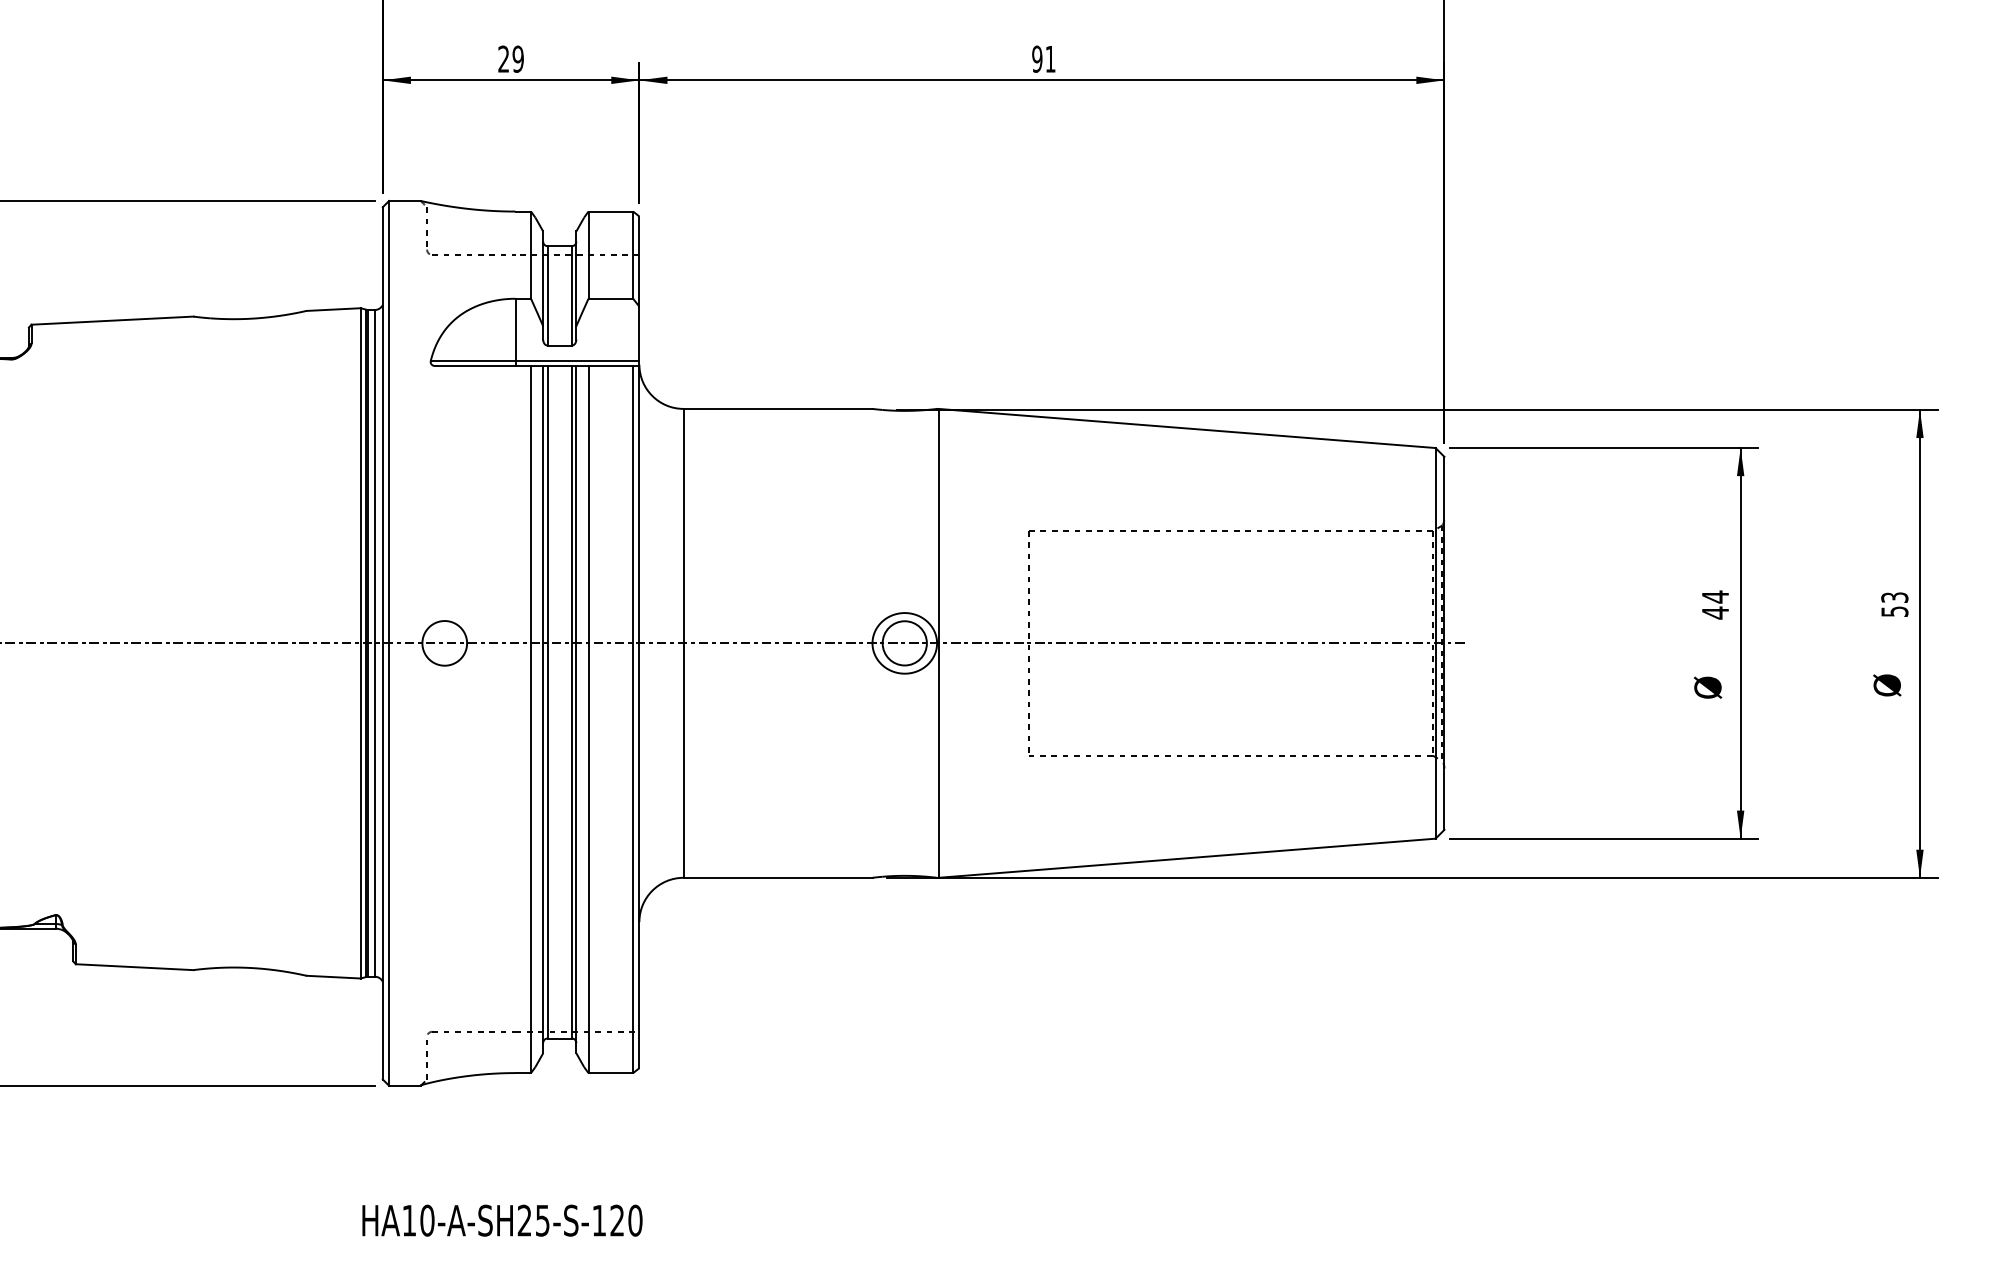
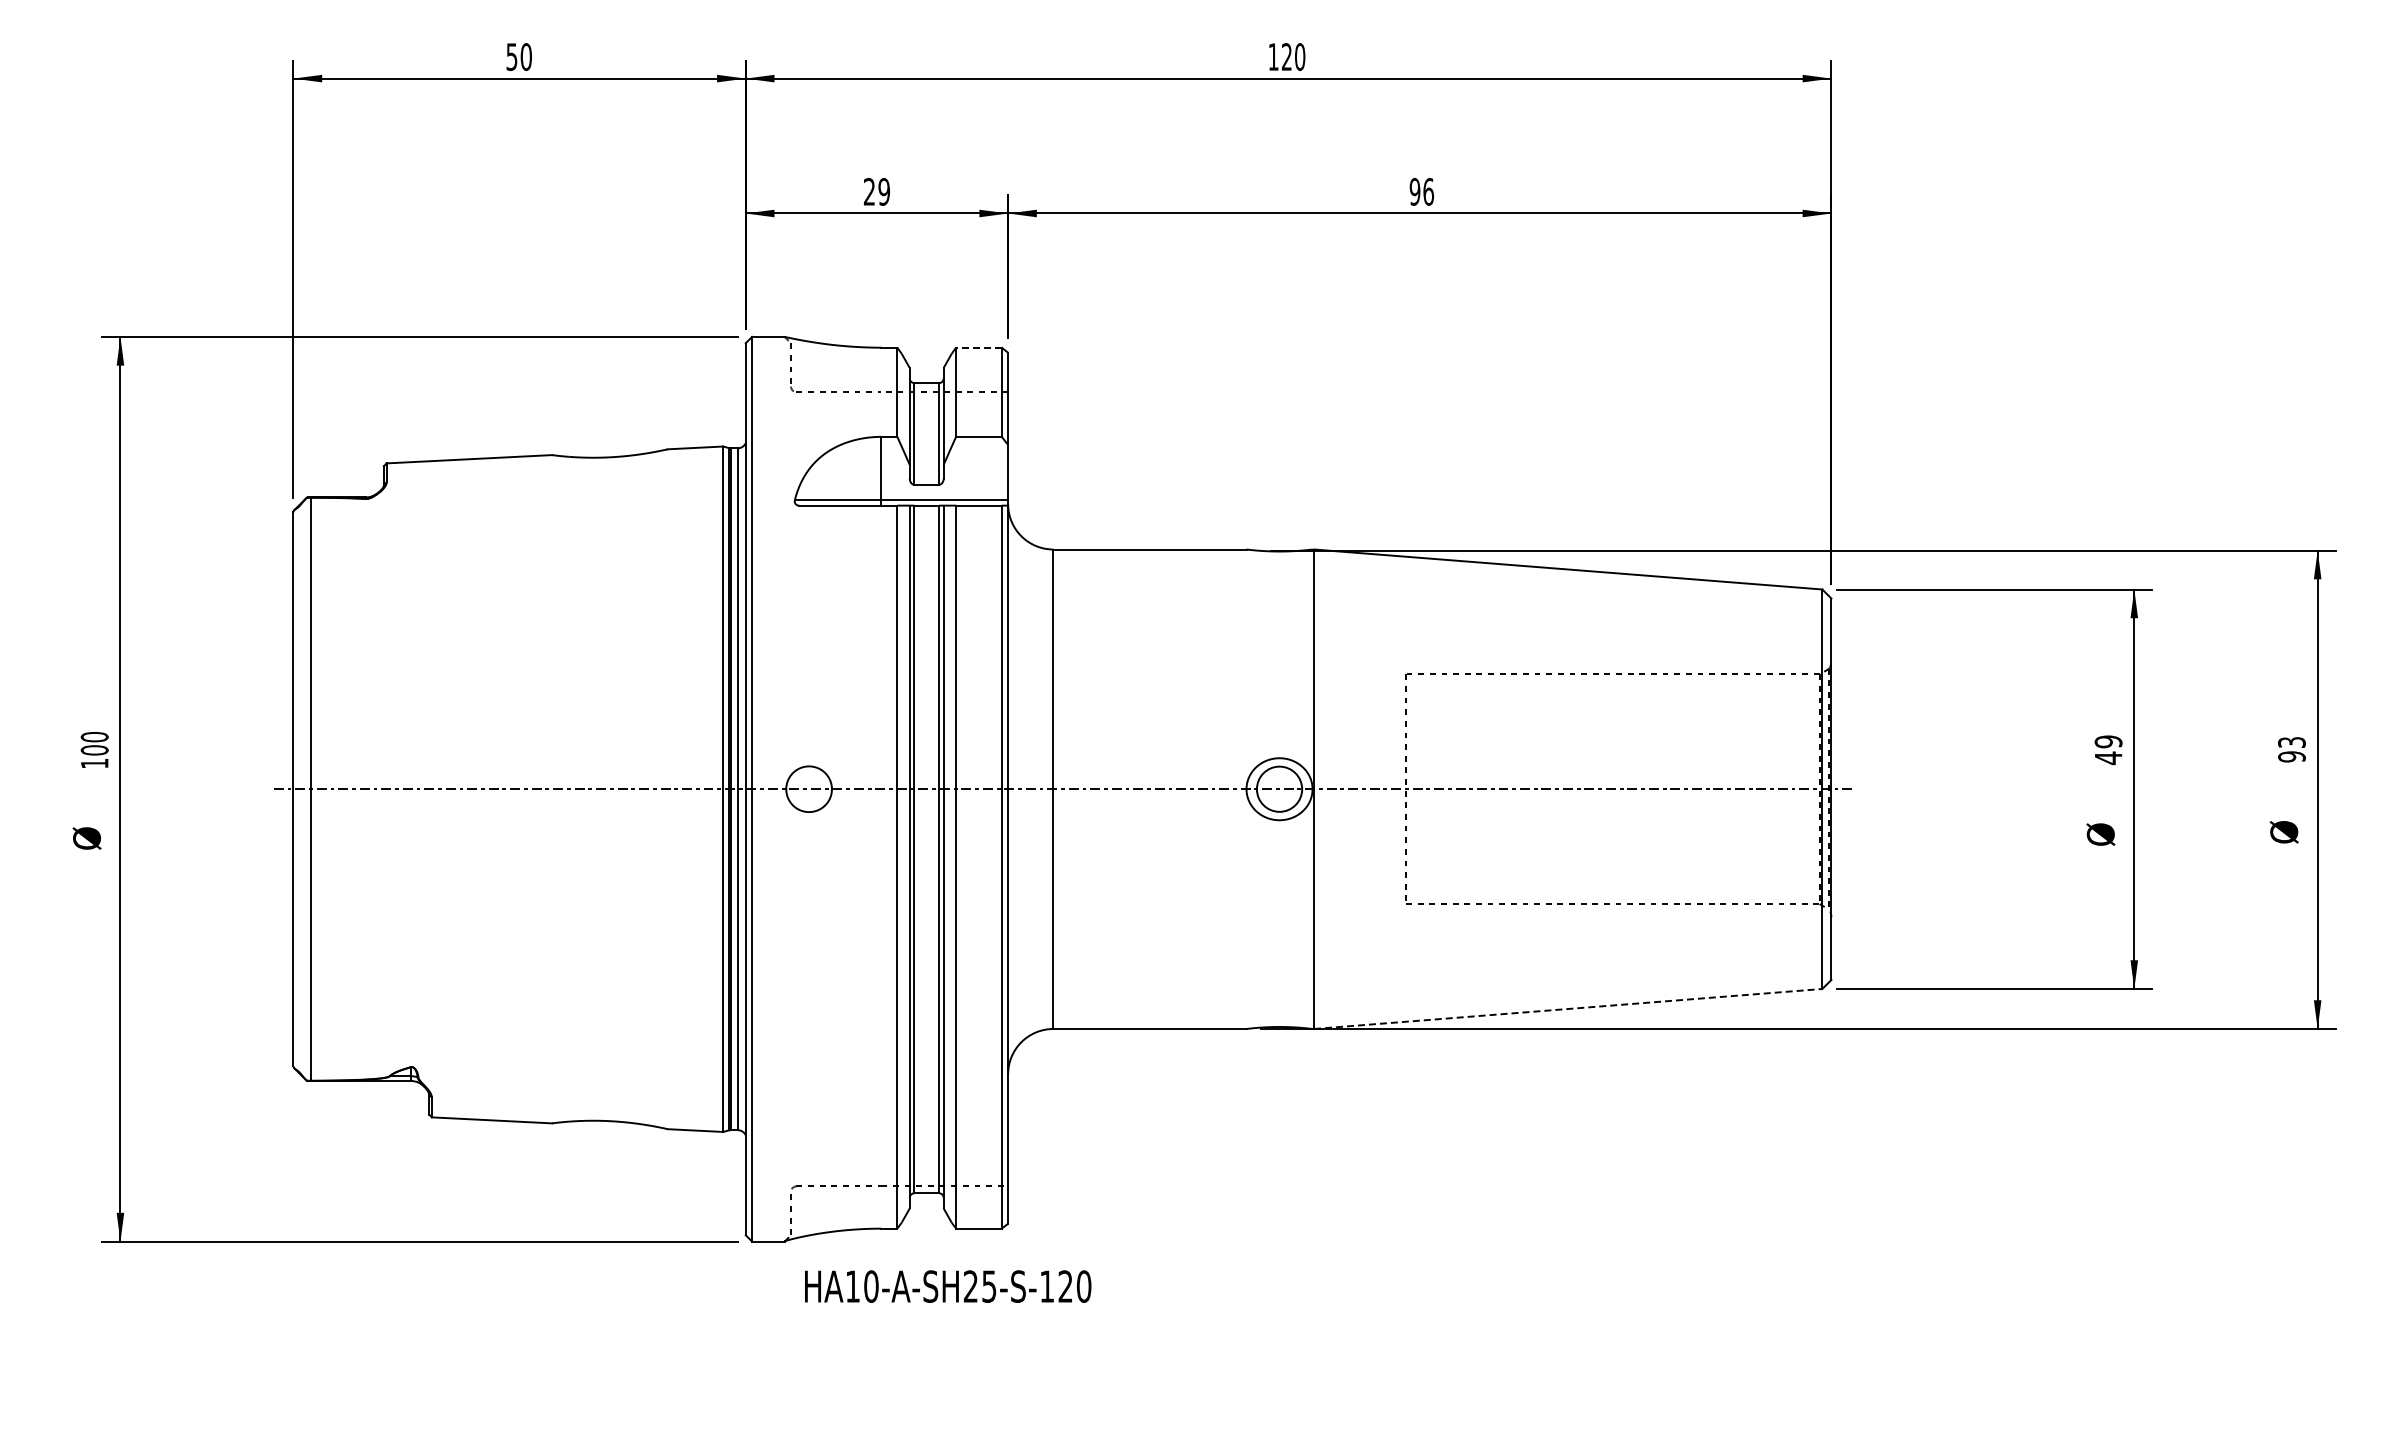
text: (1050, 58) -> (1428, 191), 91 -> 96
line: (610, 211) -> (978, 347), solid -> dashed
text: (1715, 596) -> (2108, 741), 44 -> 49
text: (1894, 611) -> (2291, 756), 53 -> 93
line: (1187, 857) -> (1568, 1008), solid -> dashed
text: (502, 1220) -> (948, 1286), moved

